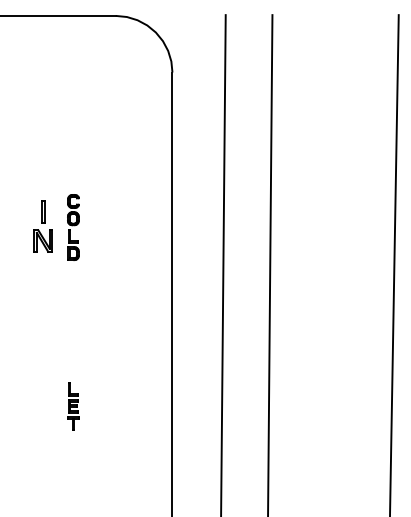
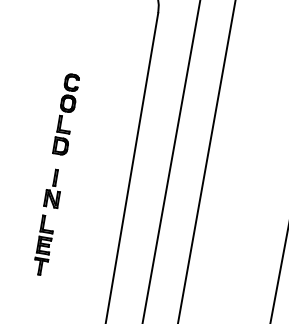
part: (42, 226) -> (53, 188), moved
part: (73, 227) -> (66, 114), size x1.67
part: (73, 406) -> (44, 245), size x1.67

